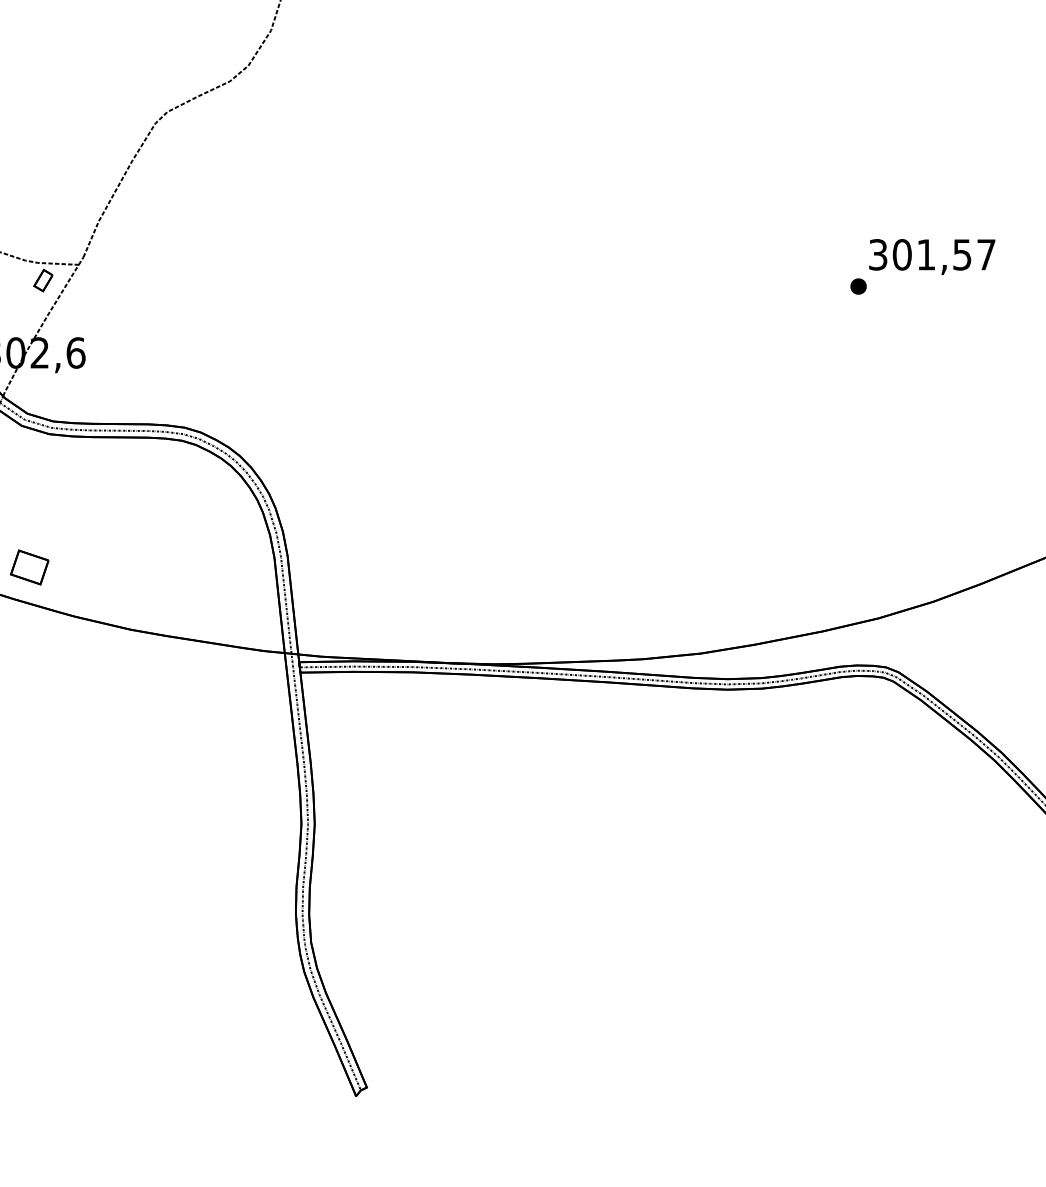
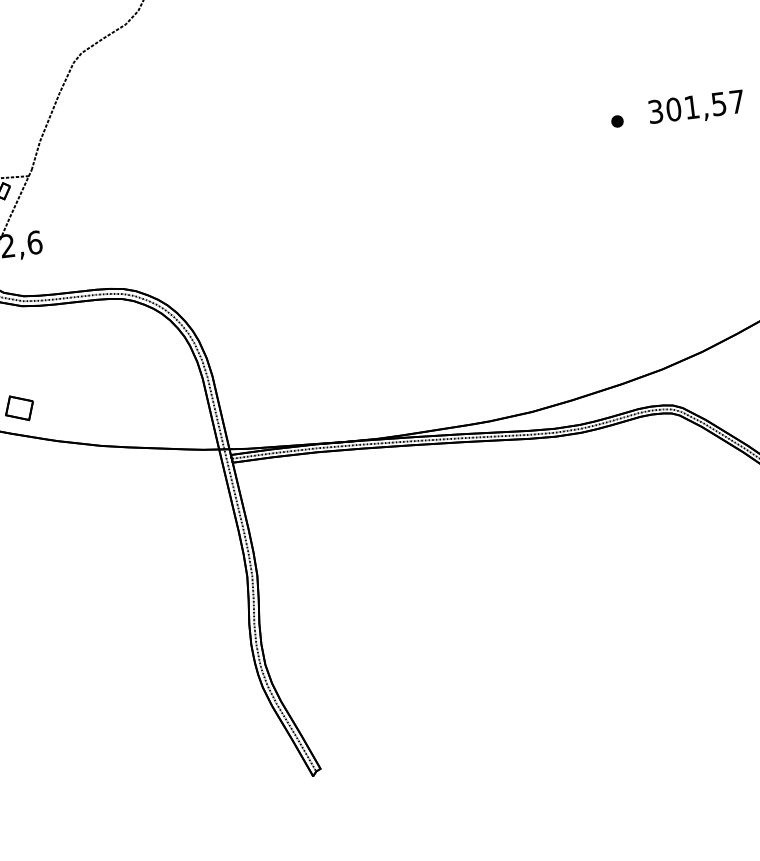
text: (932, 256) -> (696, 108), moved

